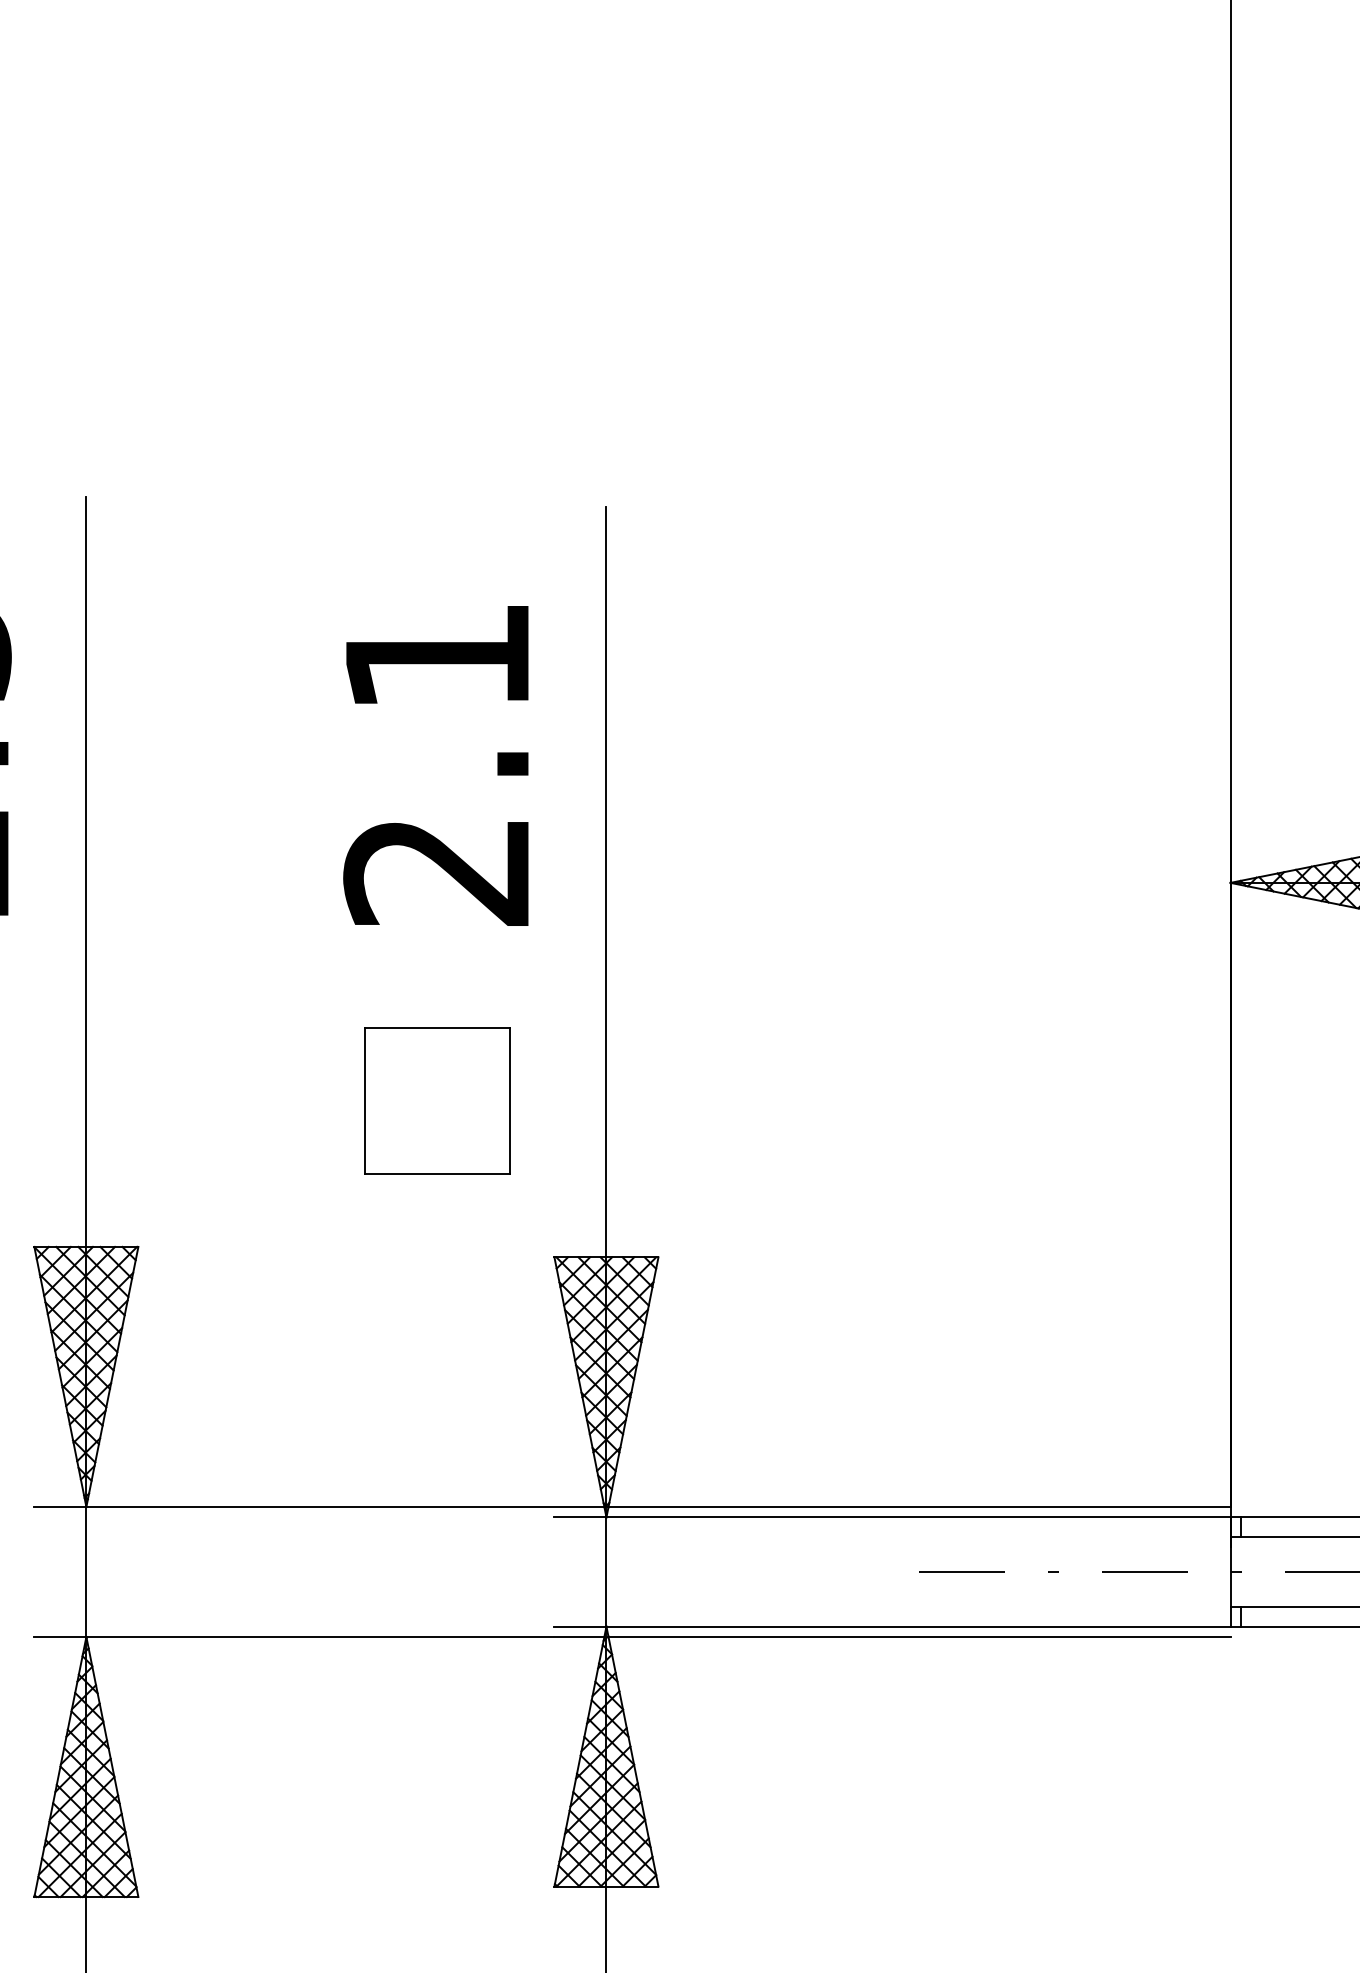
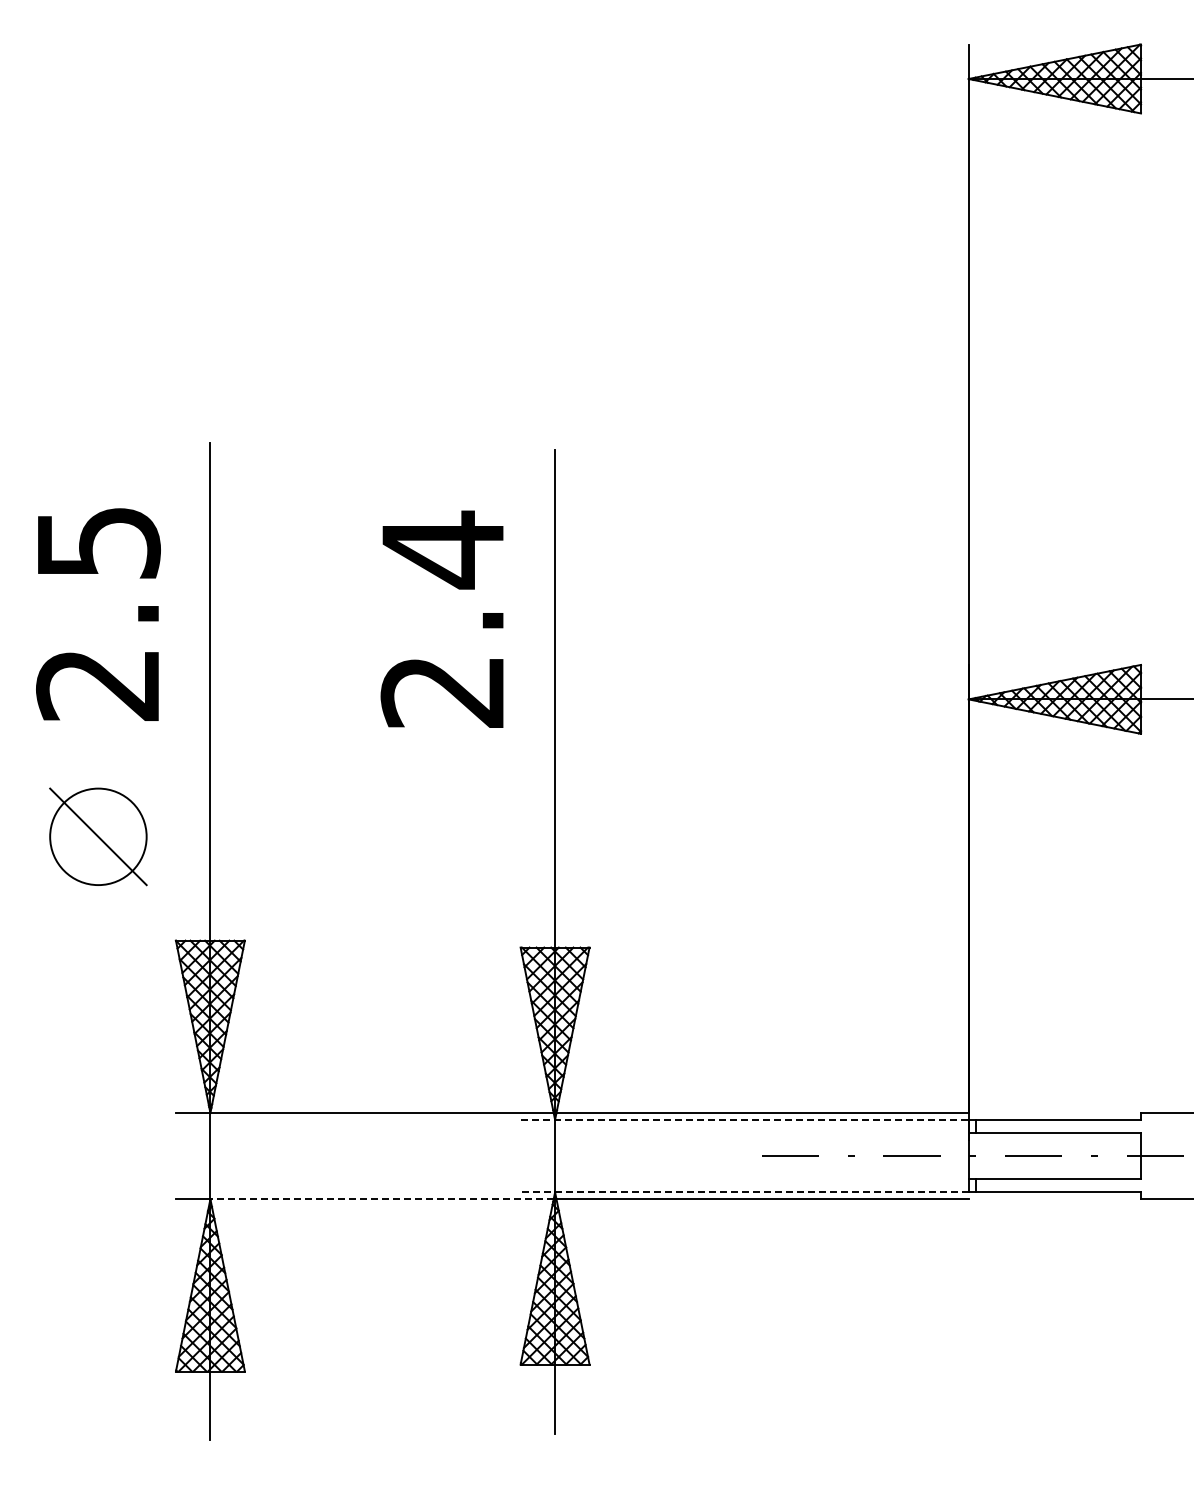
text: (436, 656) -> (442, 549), 2.1 -> 2.4
part: (436, 1100) -> (442, 843), removed
line: (893, 1516) -> (745, 1119), solid -> dashed
line: (892, 1626) -> (744, 1192), solid -> dashed
line: (346, 1637) -> (382, 1199), solid -> dashed

